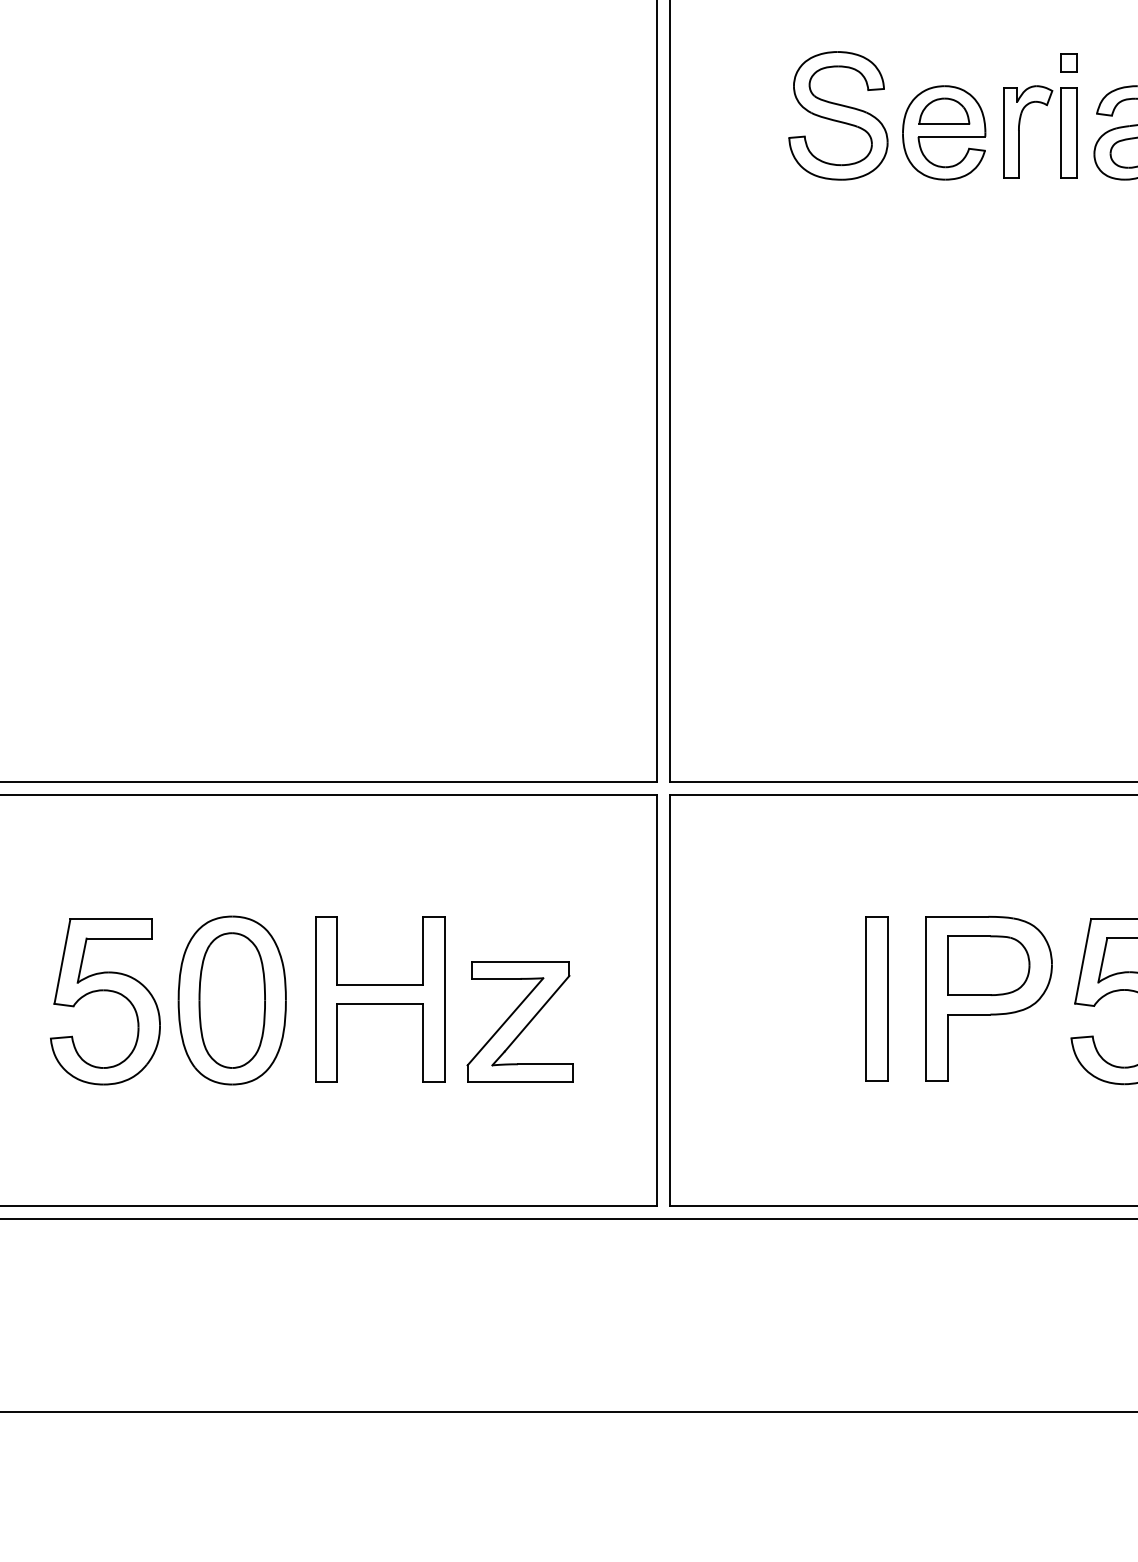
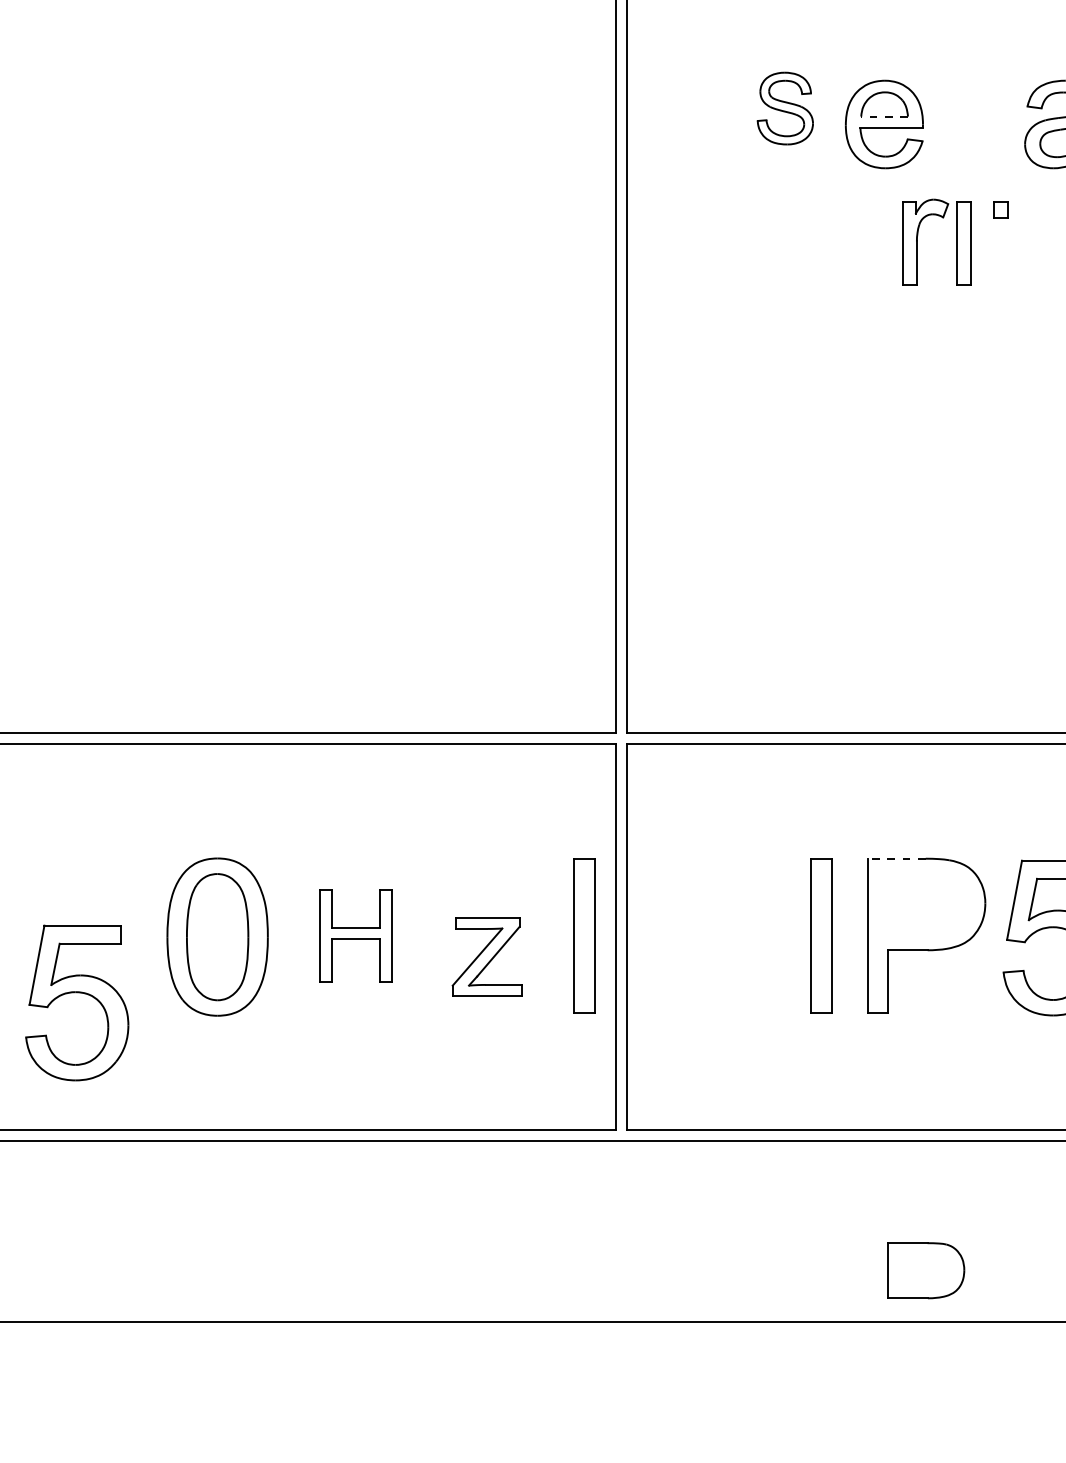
part: (1068, 62) -> (1000, 209), moved
part: (838, 115) -> (785, 108), size x0.6
line: (944, 124) -> (884, 116), solid -> dashed
part: (1060, 131) -> (955, 242), moved
line: (956, 916) -> (895, 858), solid -> dashed
part: (988, 965) -> (925, 1270), moved
part: (105, 991) -> (77, 993), moved
part: (623, 998) -> (584, 935), added
part: (380, 999) -> (356, 936), size x0.6
part: (519, 1021) -> (486, 956), size x0.7

